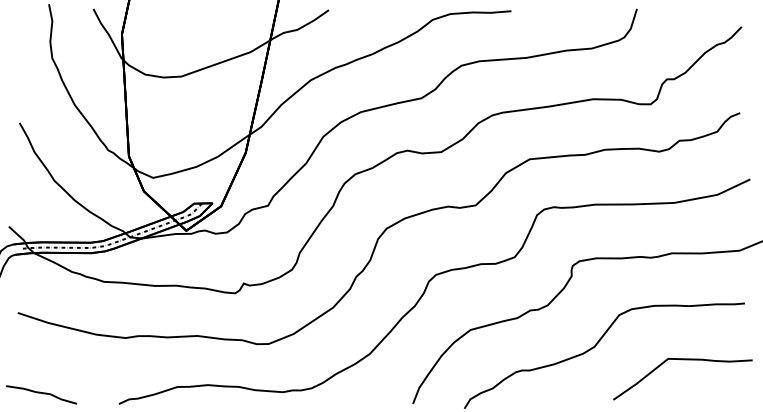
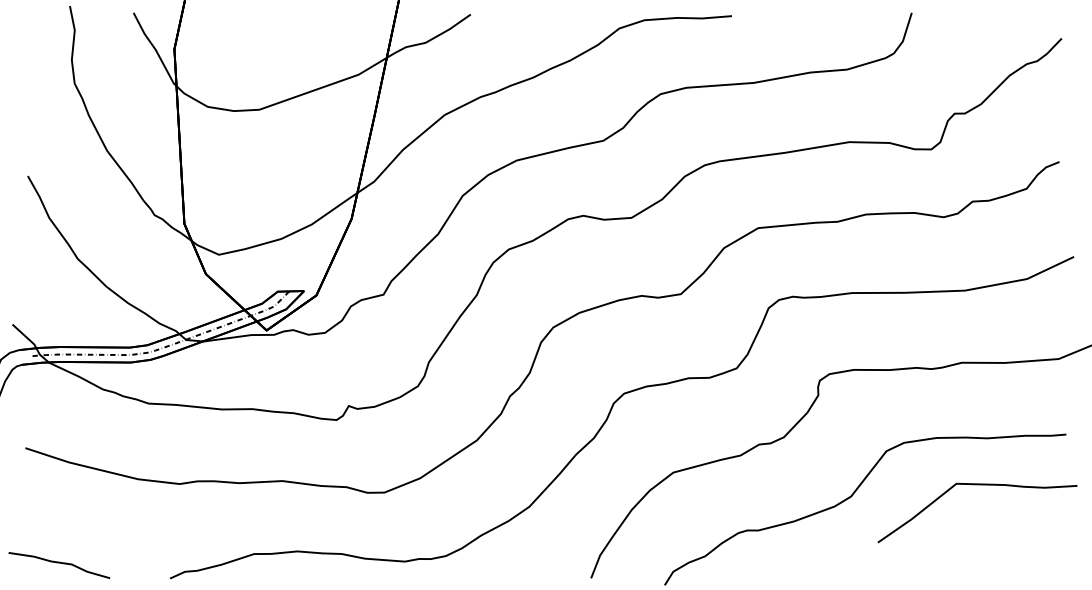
curve: (682, 360) -> (976, 486), moved

